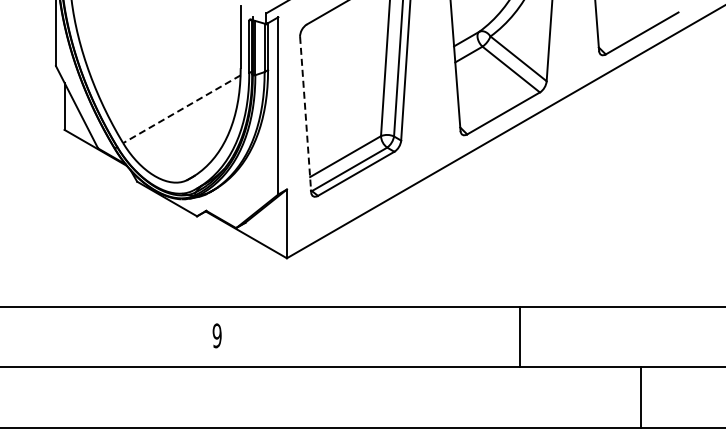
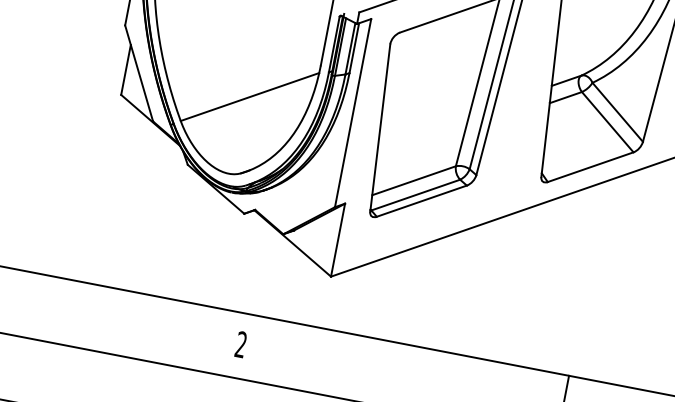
line: (181, 109) -> (249, 97), dashed -> solid
line: (305, 115) -> (379, 128), dashed -> solid
text: (216, 335) -> (240, 344), 9 -> 2

